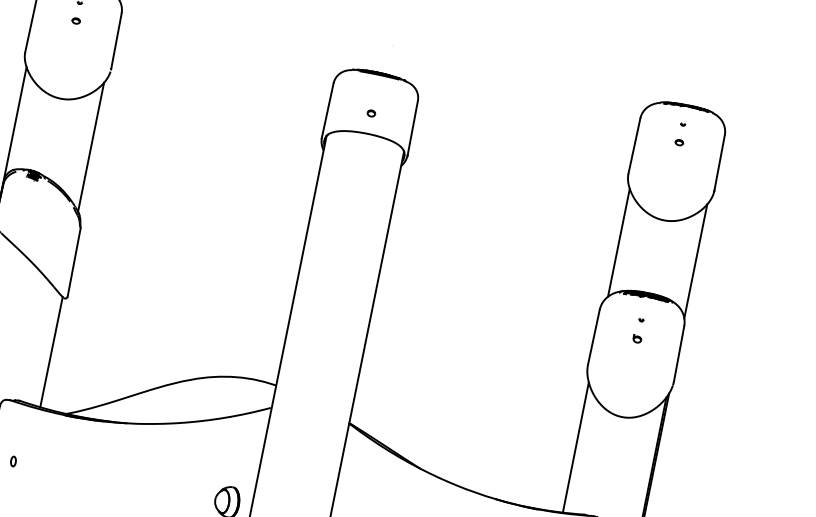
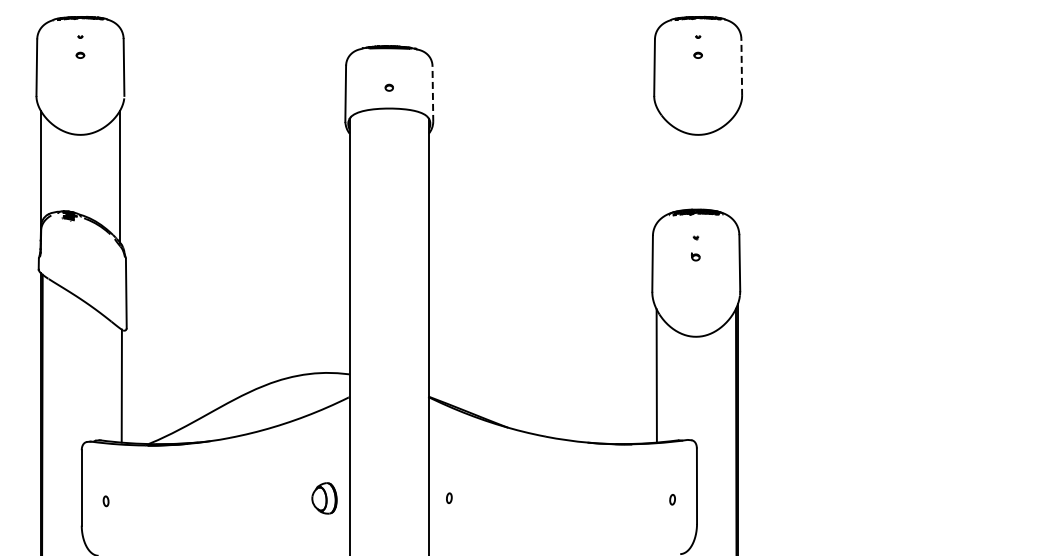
line: (412, 128) -> (432, 94), solid -> dashed
line: (719, 162) -> (741, 66), solid -> dashed
line: (618, 242) -> (658, 165), removed
line: (695, 260) -> (737, 168), removed

